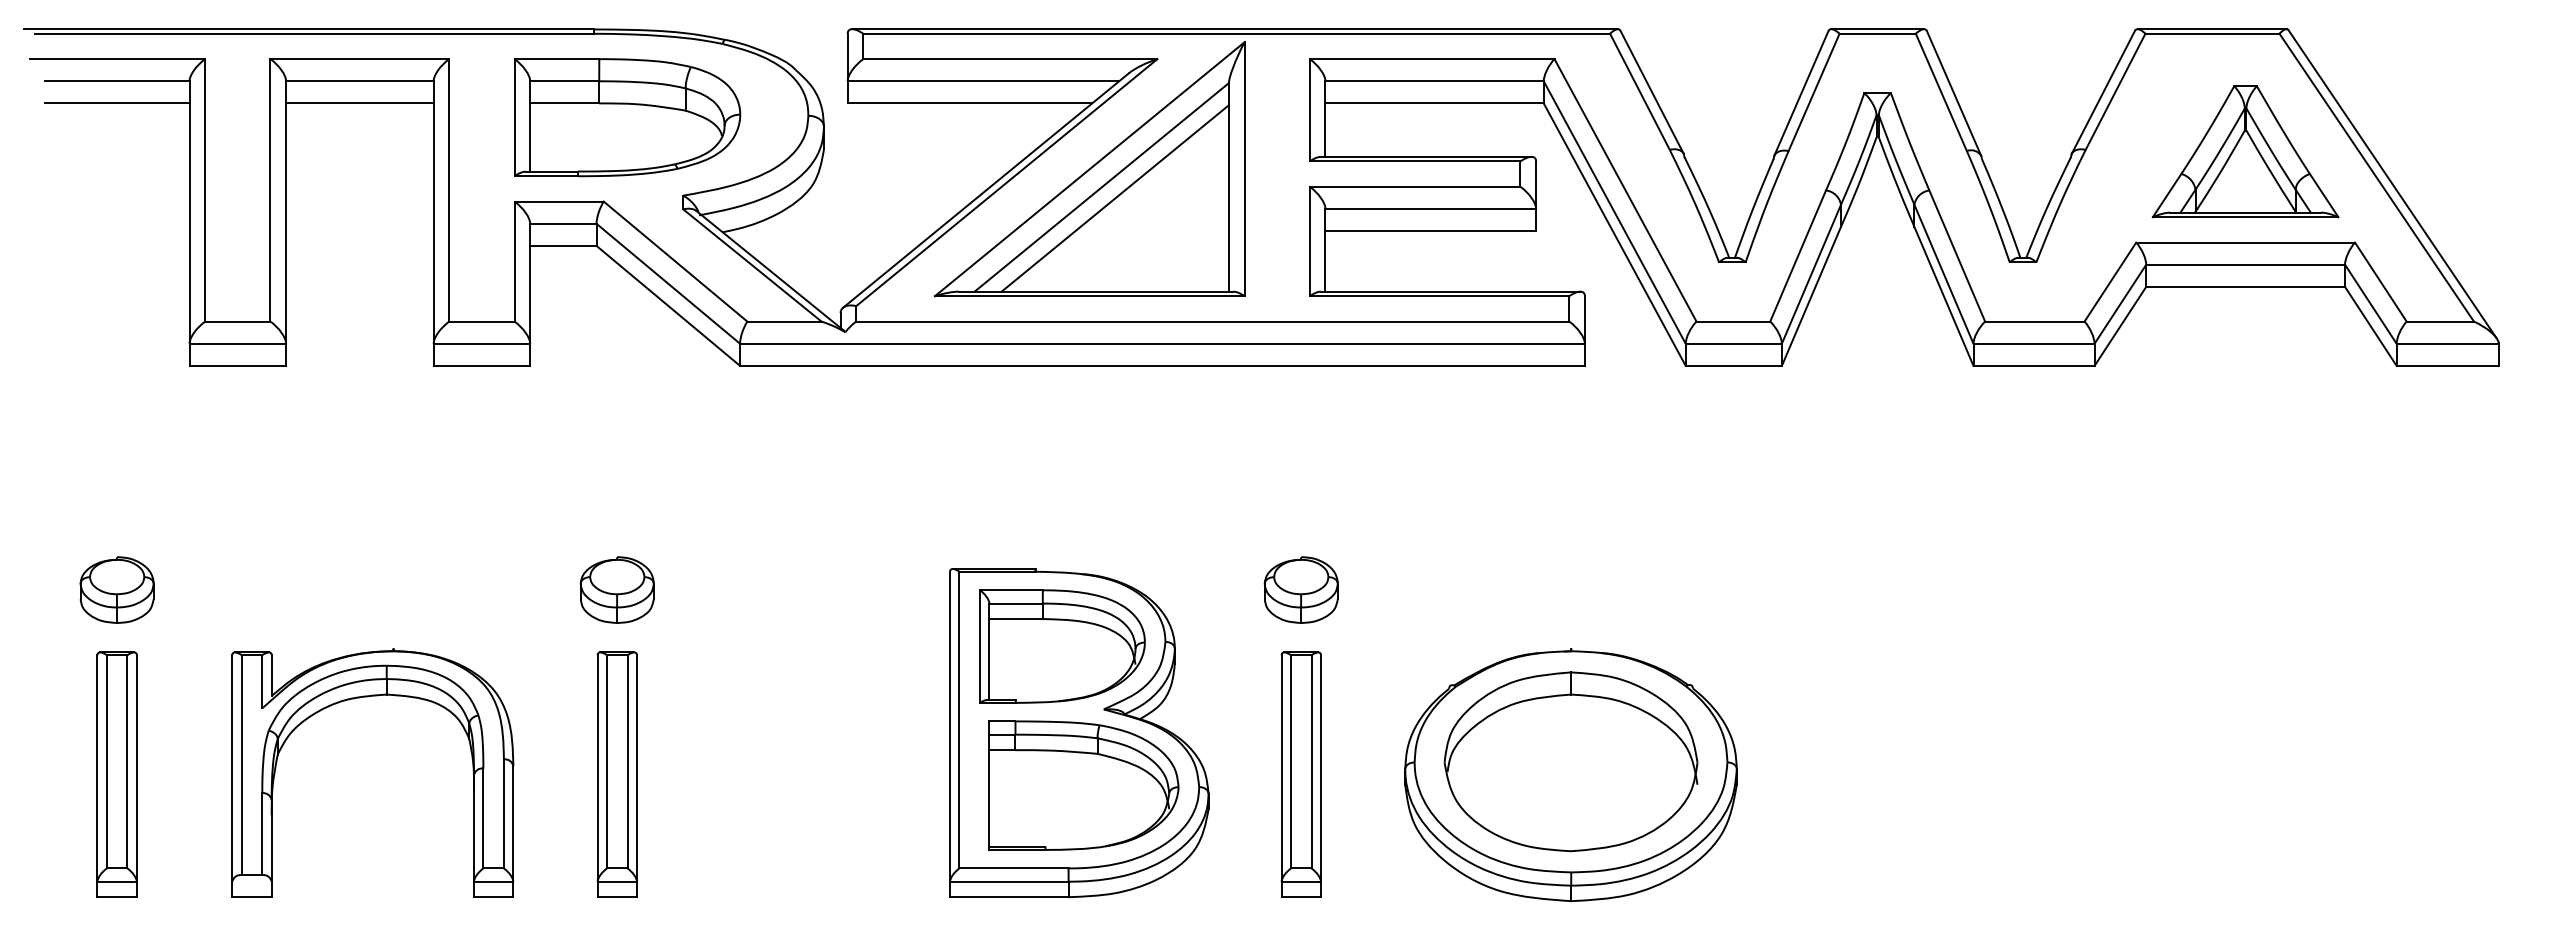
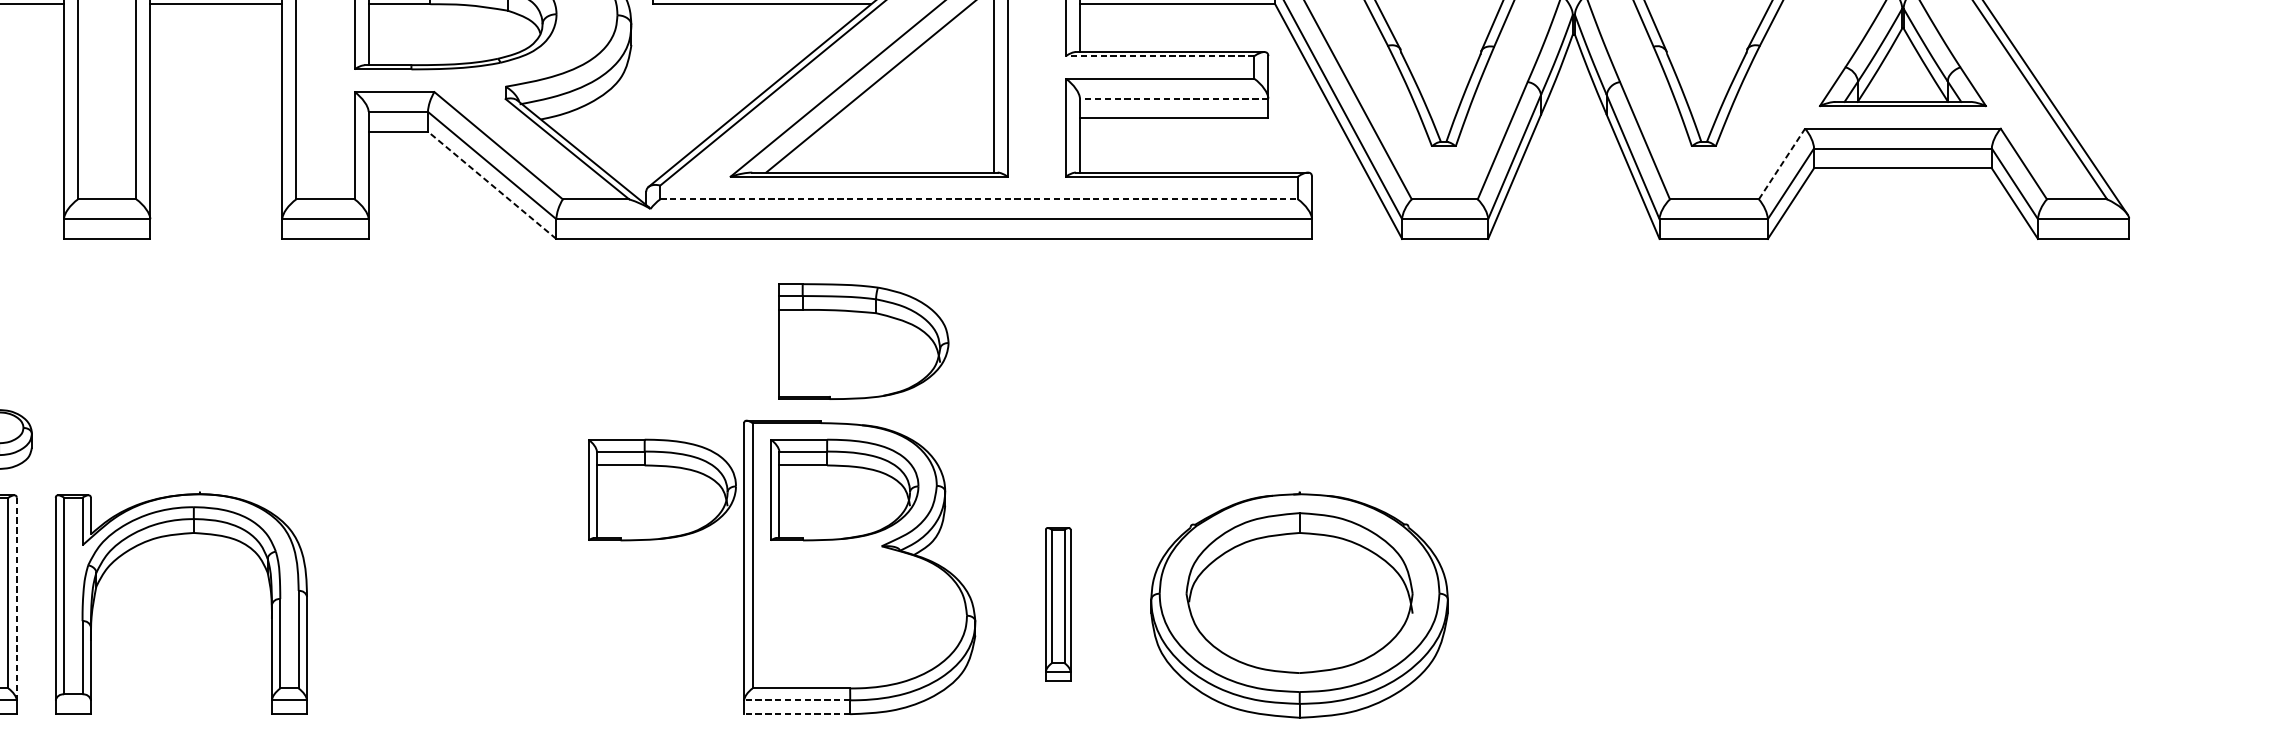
line: (1414, 161) -> (1159, 56), solid -> dashed
line: (1114, 198) -> (891, 89), removed
line: (1430, 208) -> (1173, 98), solid -> dashed
line: (2110, 281) -> (1782, 163), solid -> dashed
line: (668, 305) -> (492, 184), solid -> dashed
line: (1212, 321) -> (978, 199), solid -> dashed
part: (616, 589) -> (445, 438), removed
part: (1300, 589) -> (1057, 438), removed
part: (858, 646) -> (662, 489), added
part: (368, 697) -> (177, 535), moved
line: (136, 768) -> (16, 599), solid -> dashed
part: (616, 774) -> (445, 604), removed
part: (1300, 774) -> (1057, 604), size x0.7
part: (1083, 785) -> (863, 341), moved
line: (1008, 881) -> (796, 700), solid -> dashed
line: (1008, 897) -> (796, 714), solid -> dashed

